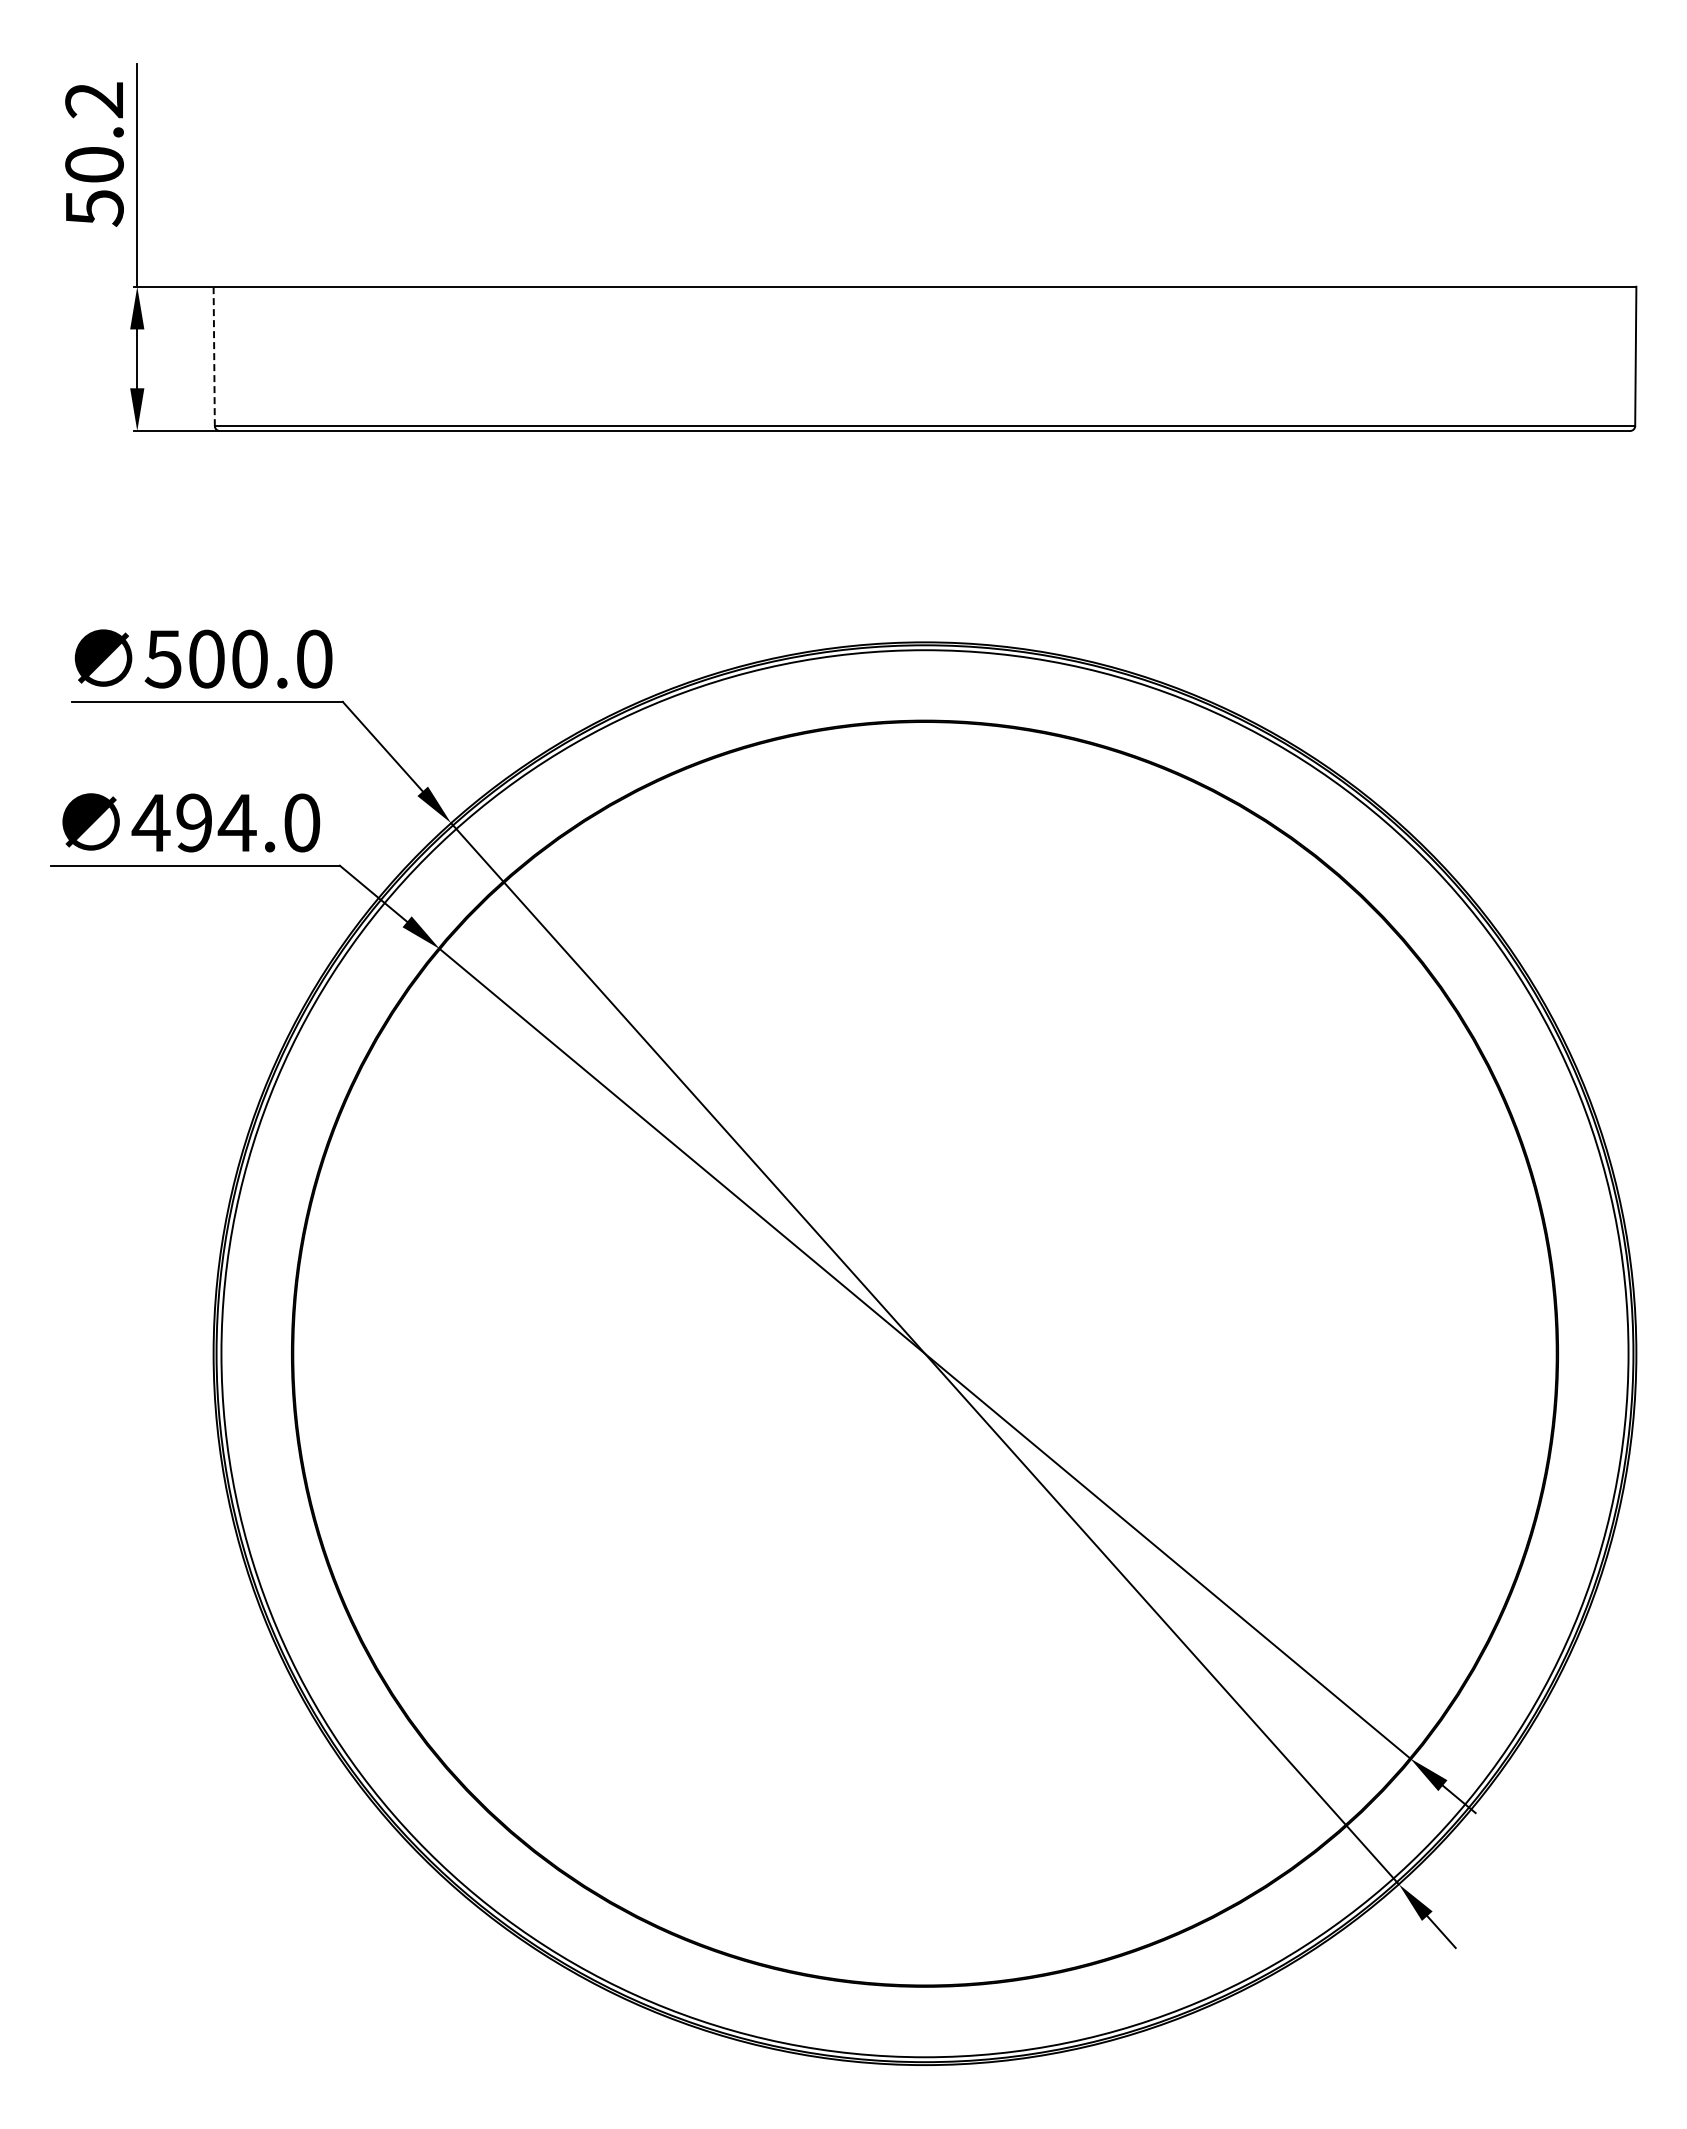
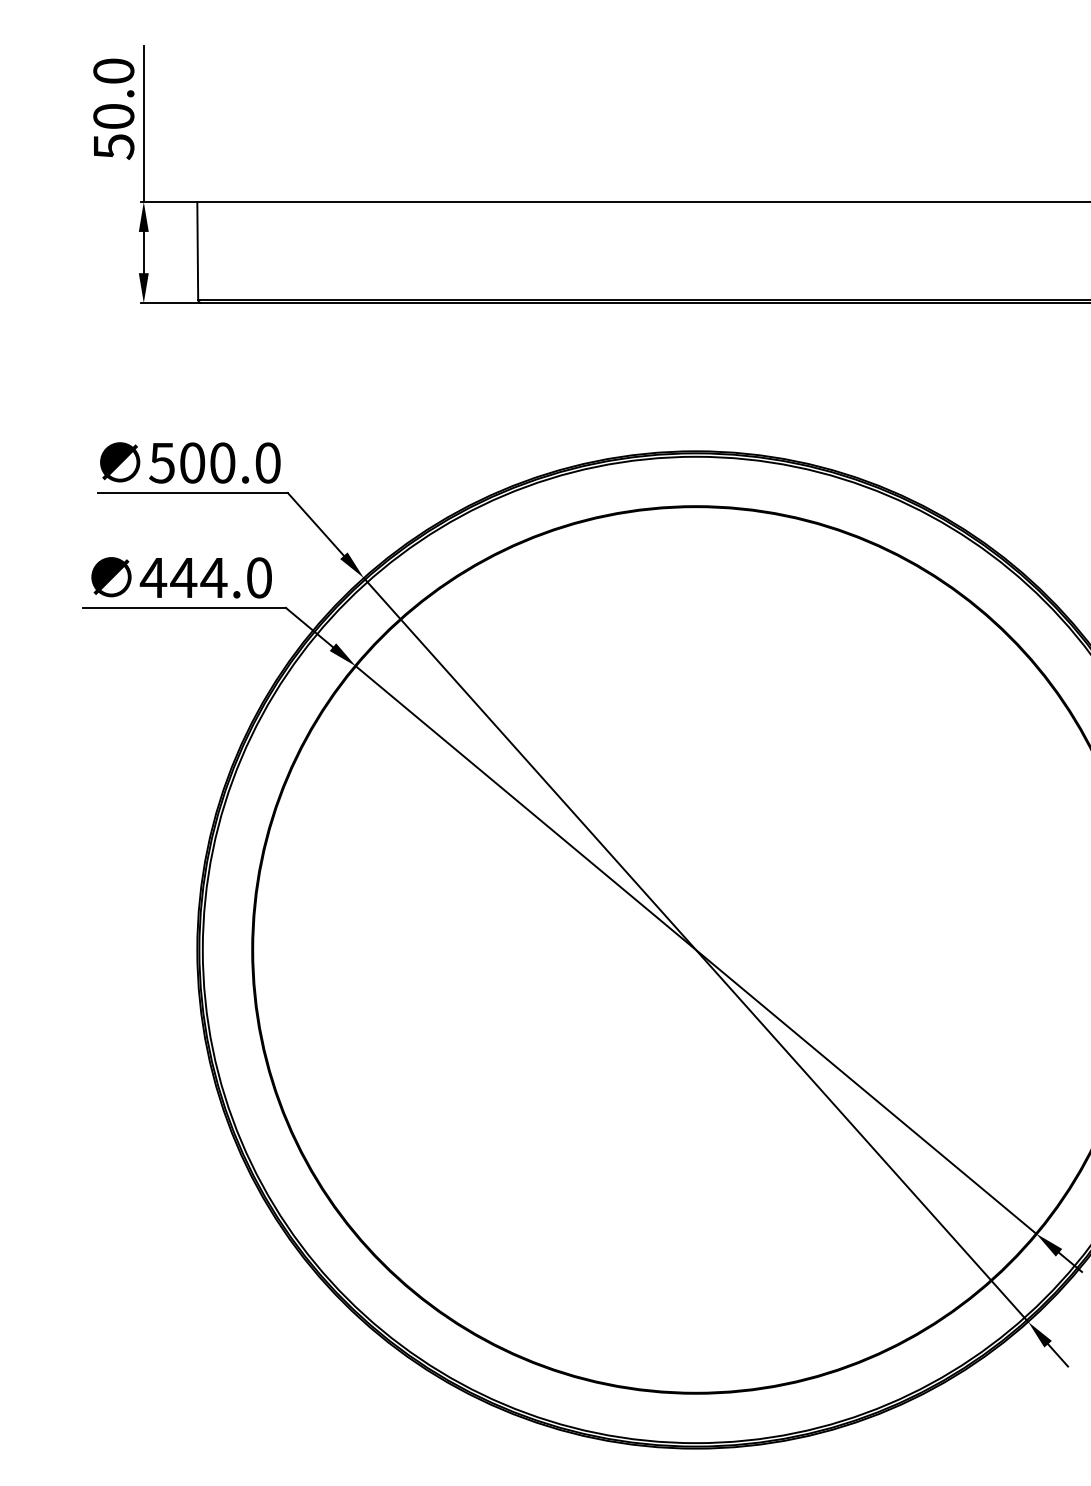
text: (94, 100) -> (113, 71), 50.2 -> 50.0
line: (214, 356) -> (197, 250), dashed -> solid
text: (193, 822) -> (183, 577), 494.0 -> 444.0

